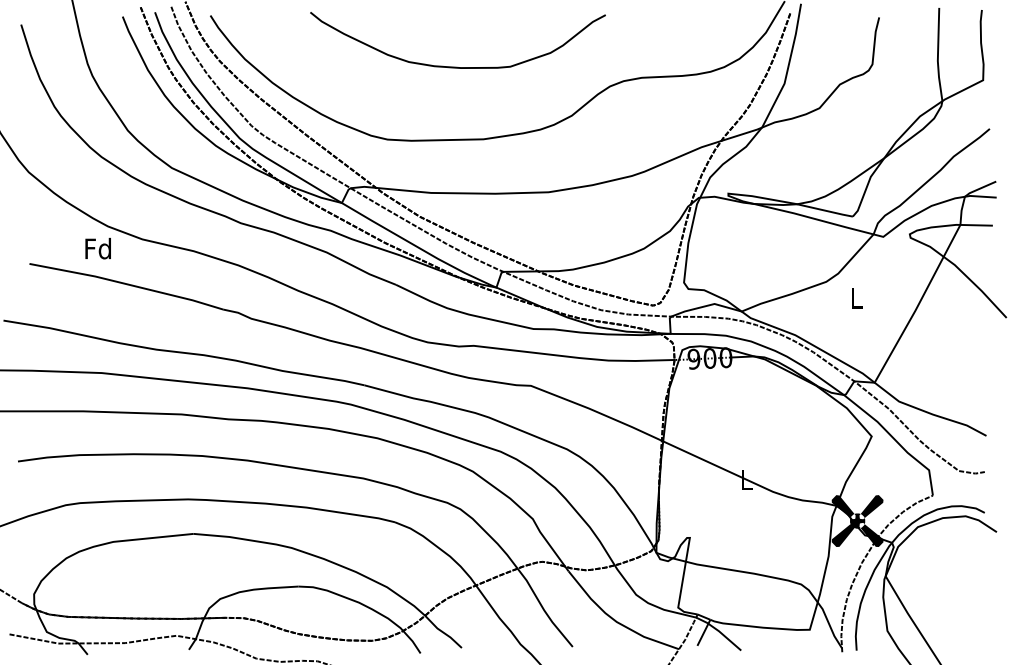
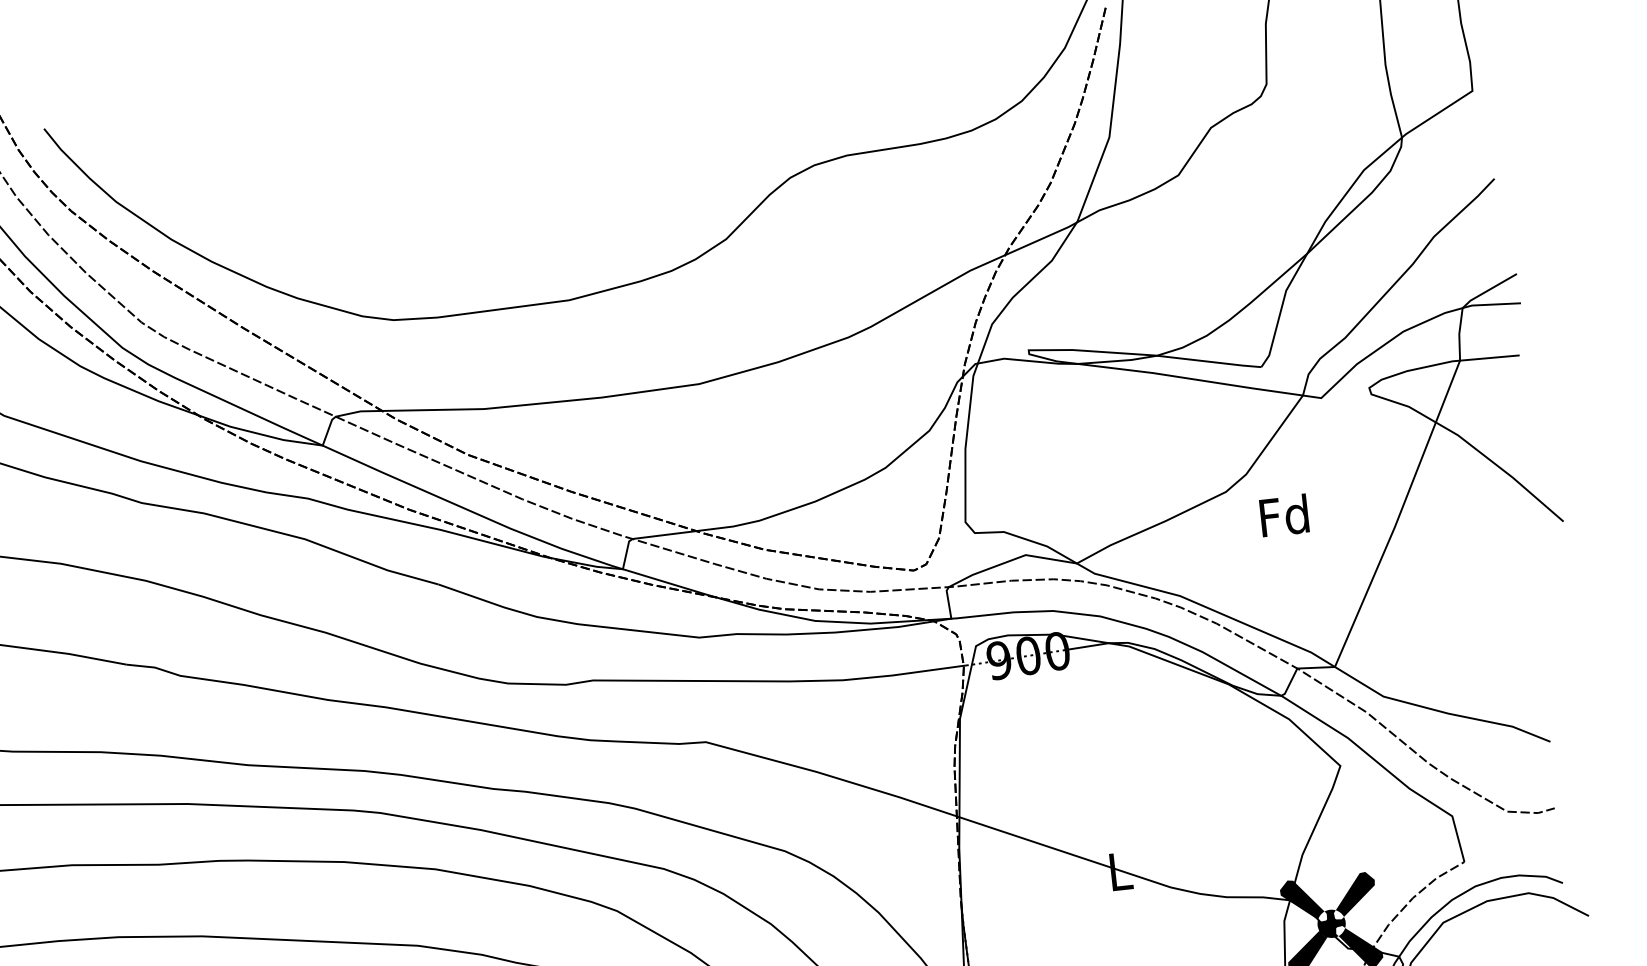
curve: (457, 66) -> (506, 172), removed
text: (856, 297) -> (1284, 514), L -> Fd

